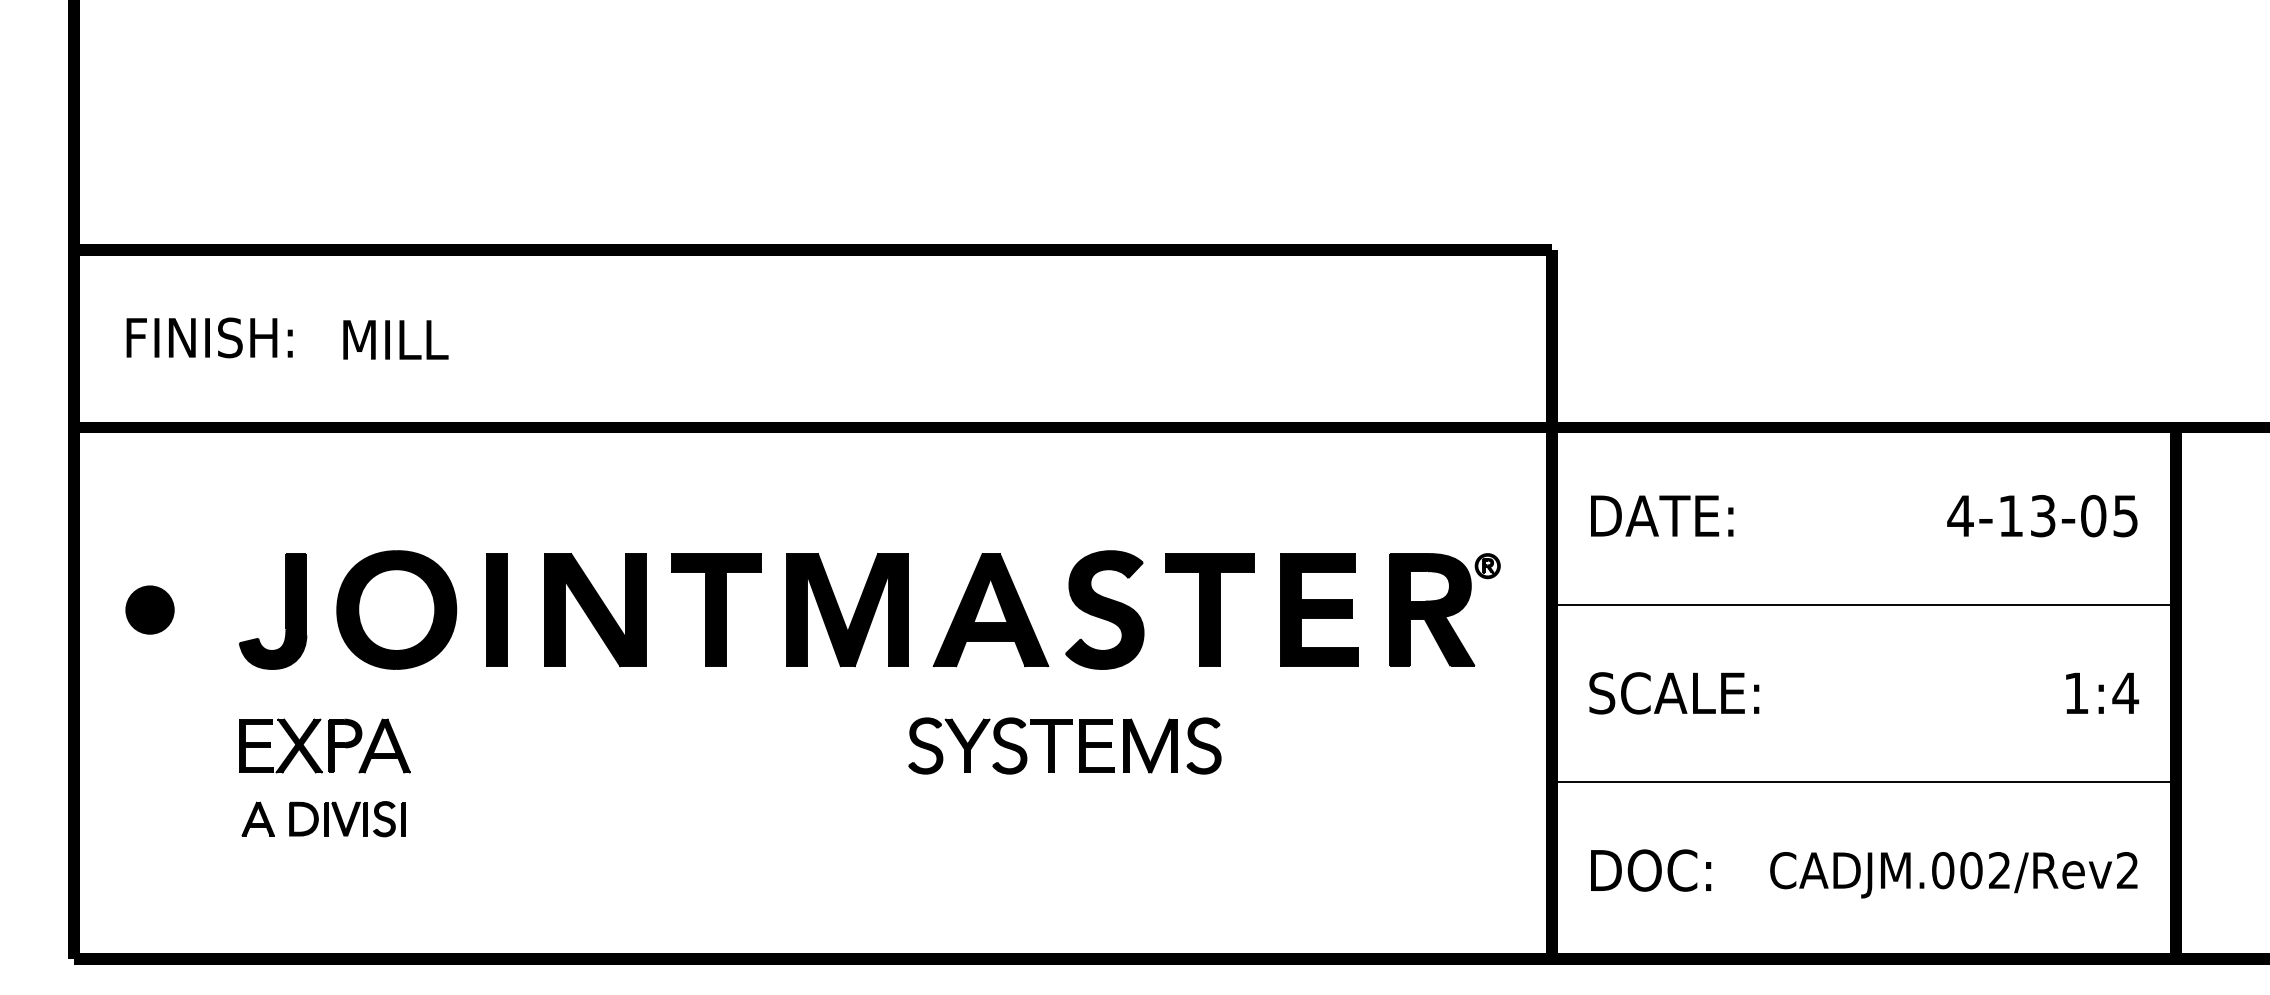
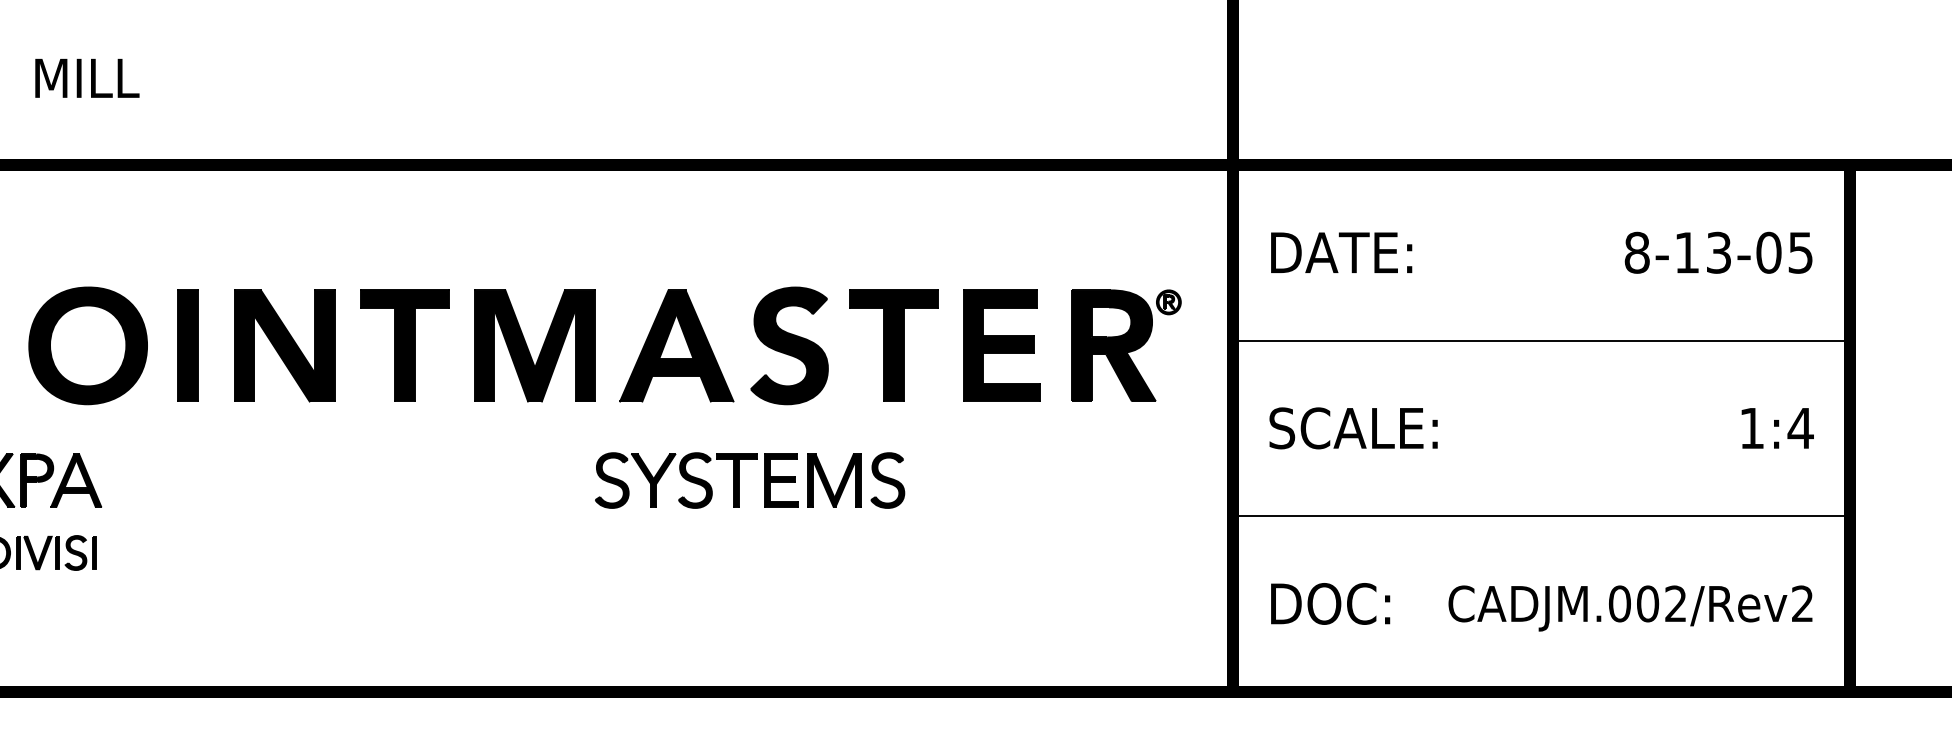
text: (1960, 516) -> (1637, 253), 4-13-05 -> 8-13-05

